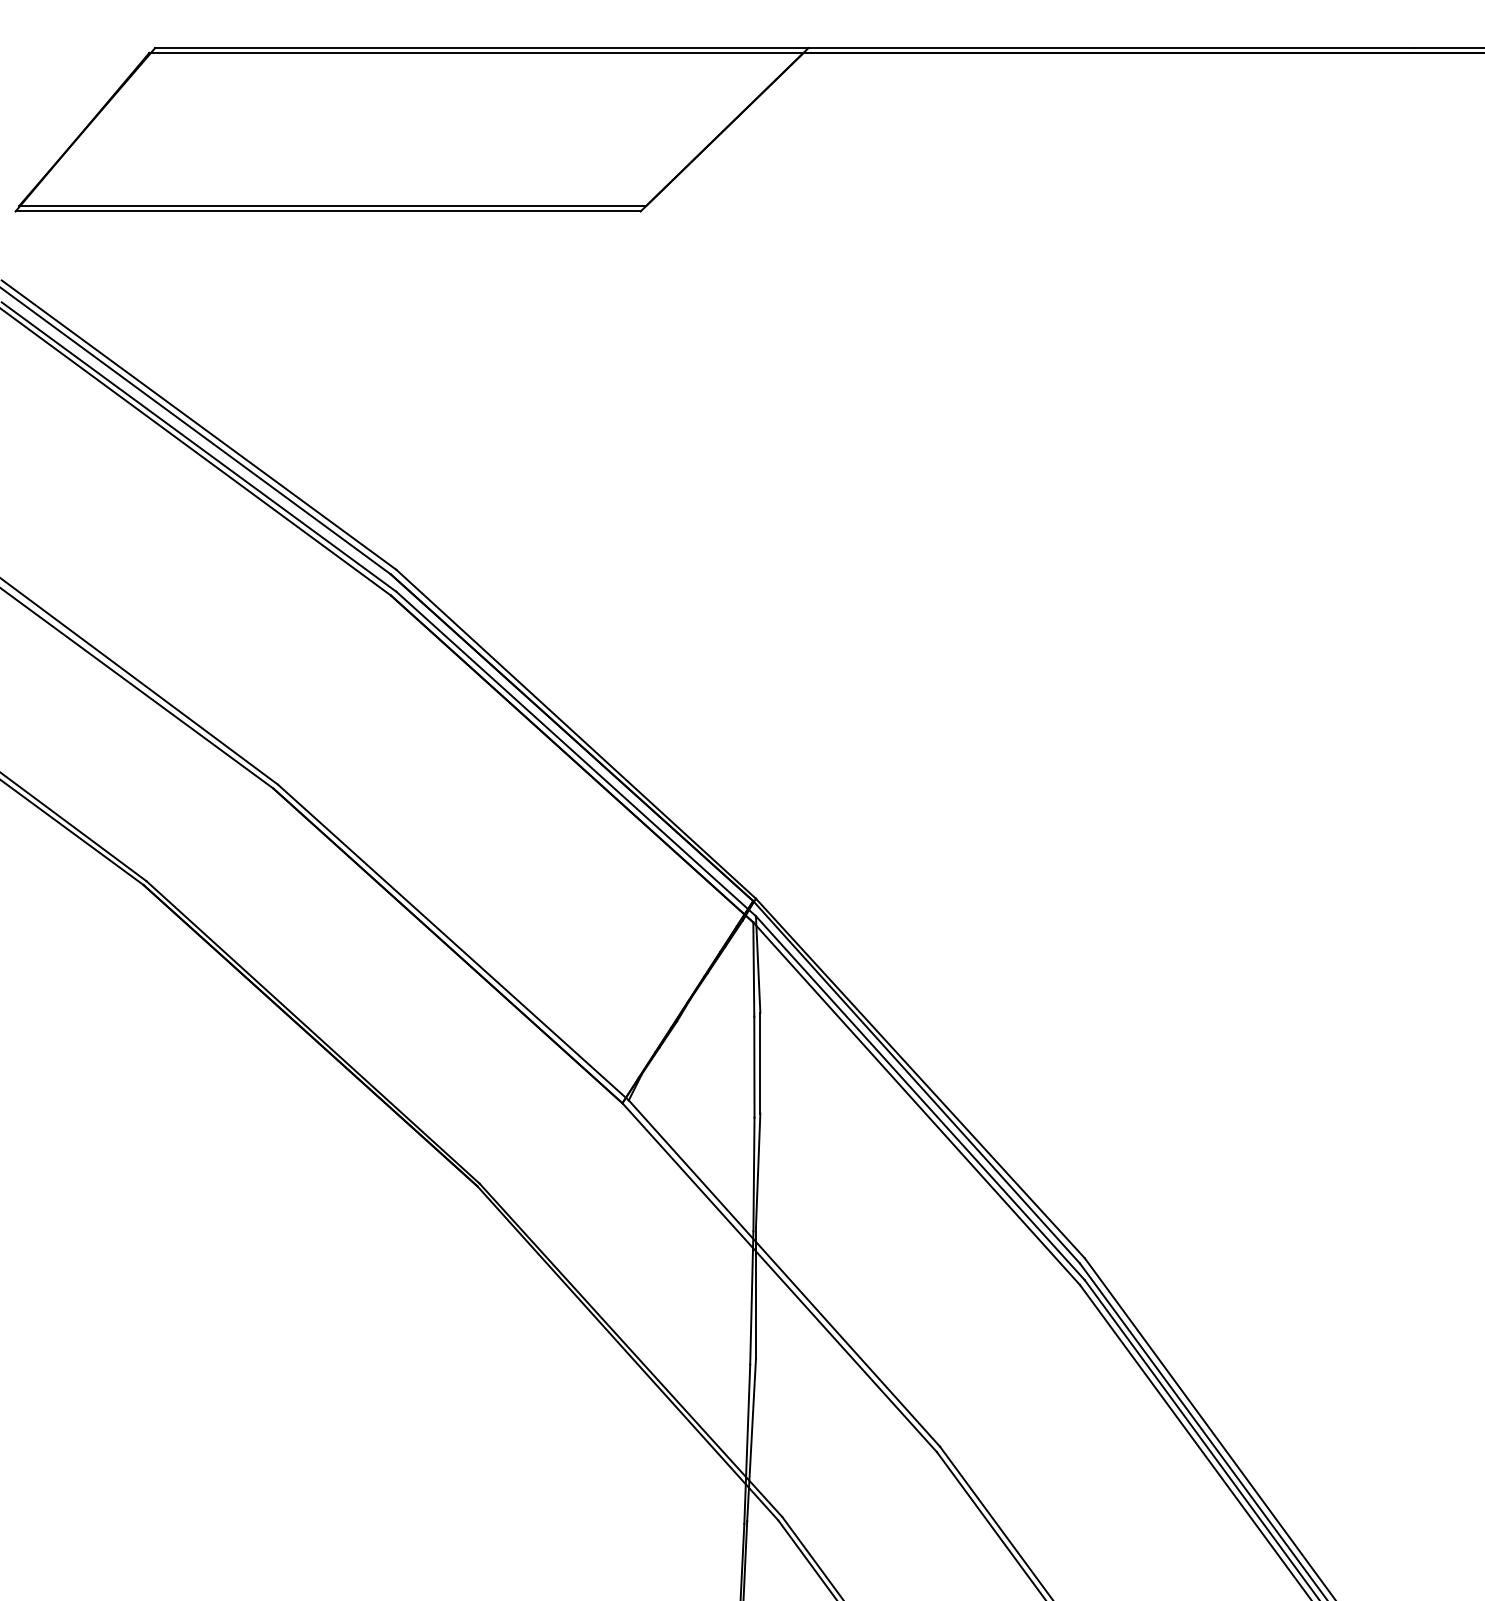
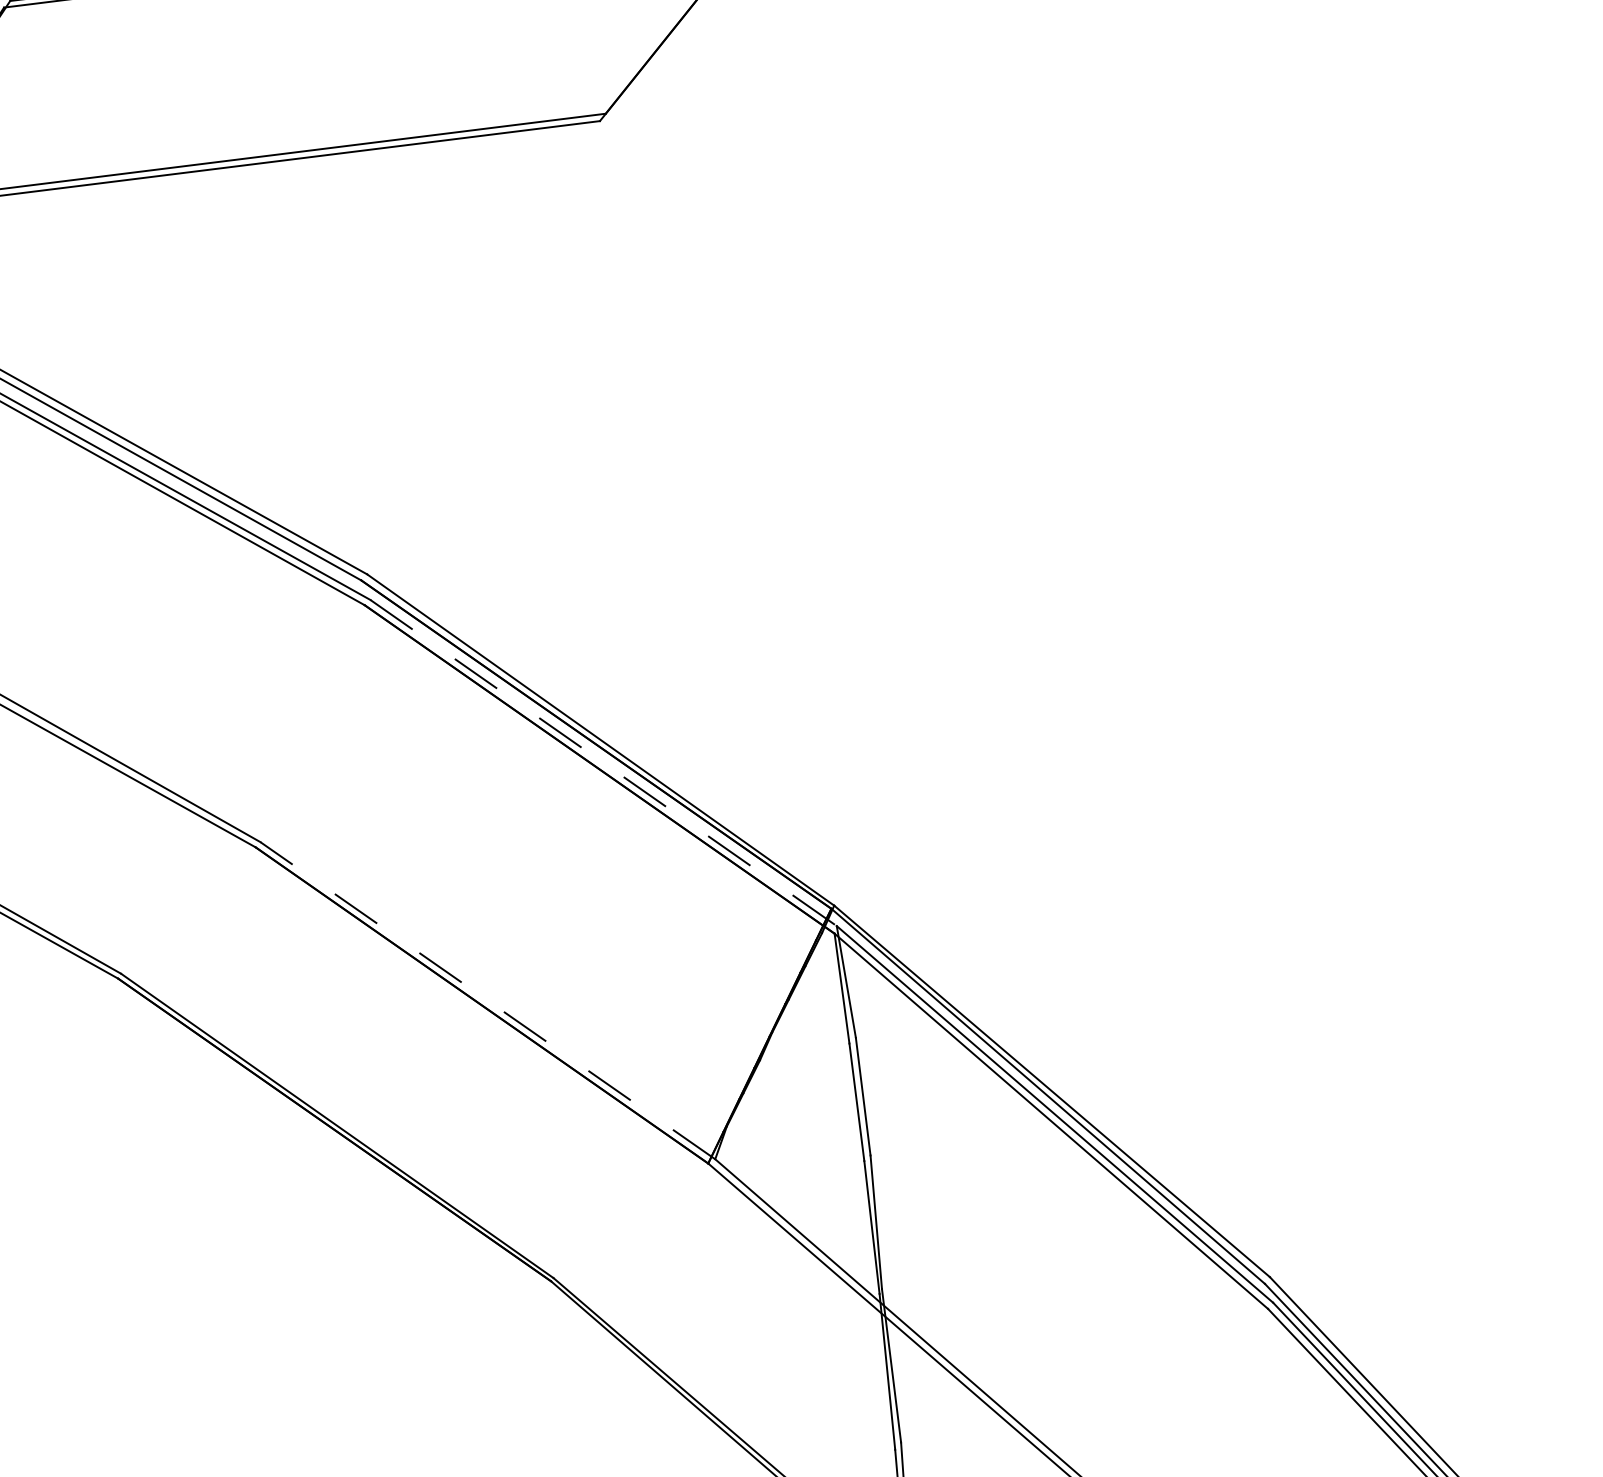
line: (576, 754) -> (604, 763), solid -> dashed
line: (453, 942) -> (487, 1000), solid -> dashed

